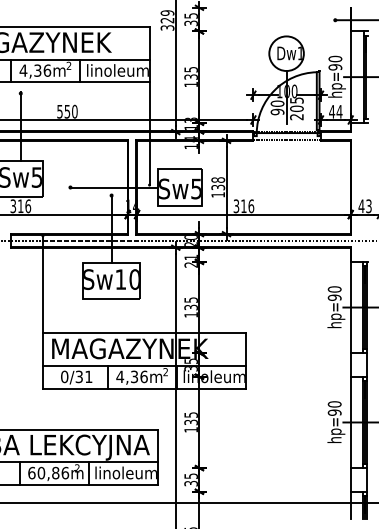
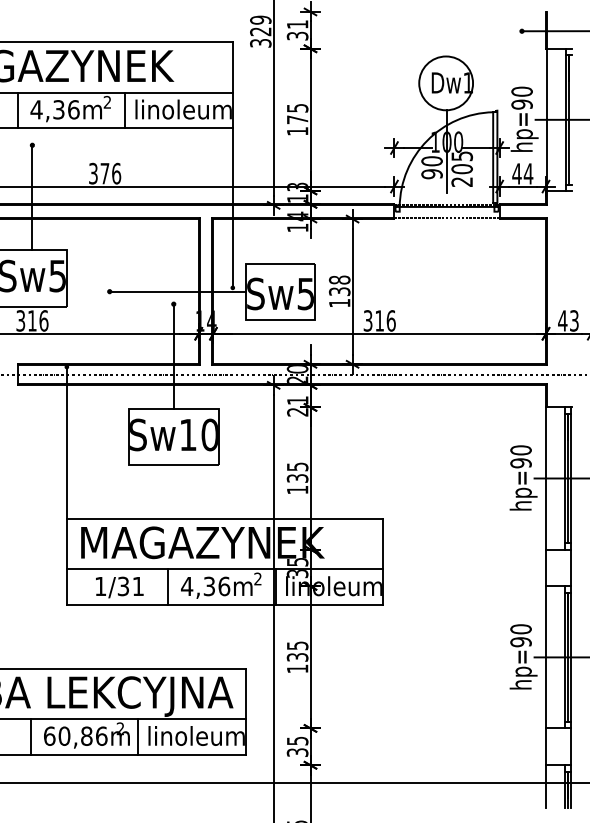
text: (190, 15) -> (296, 23), 35 -> 31
text: (190, 76) -> (296, 118), 135 -> 175
text: (67, 111) -> (105, 173), 550 -> 376
text: (64, 376) -> (100, 585), 0/31 -> 1/31

